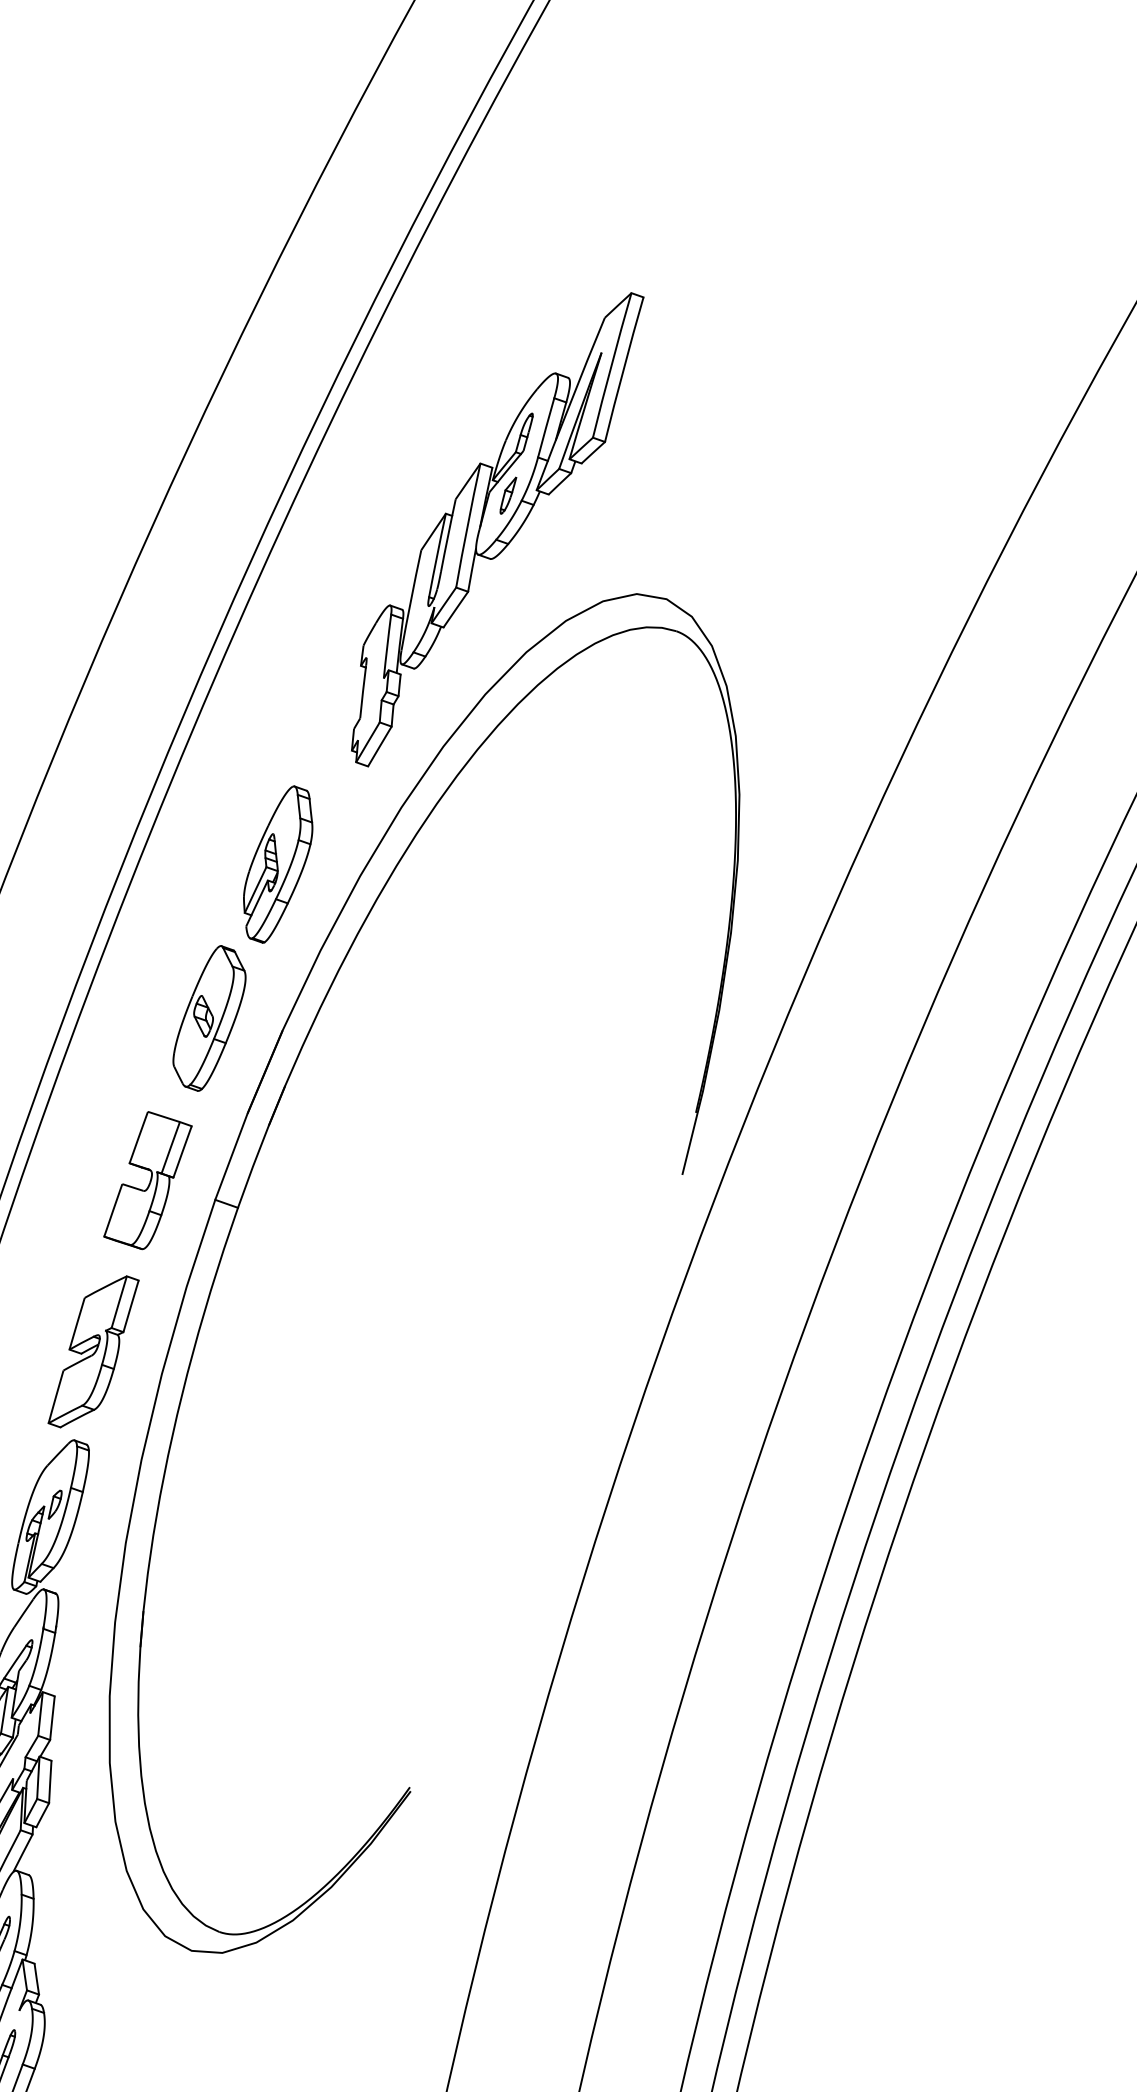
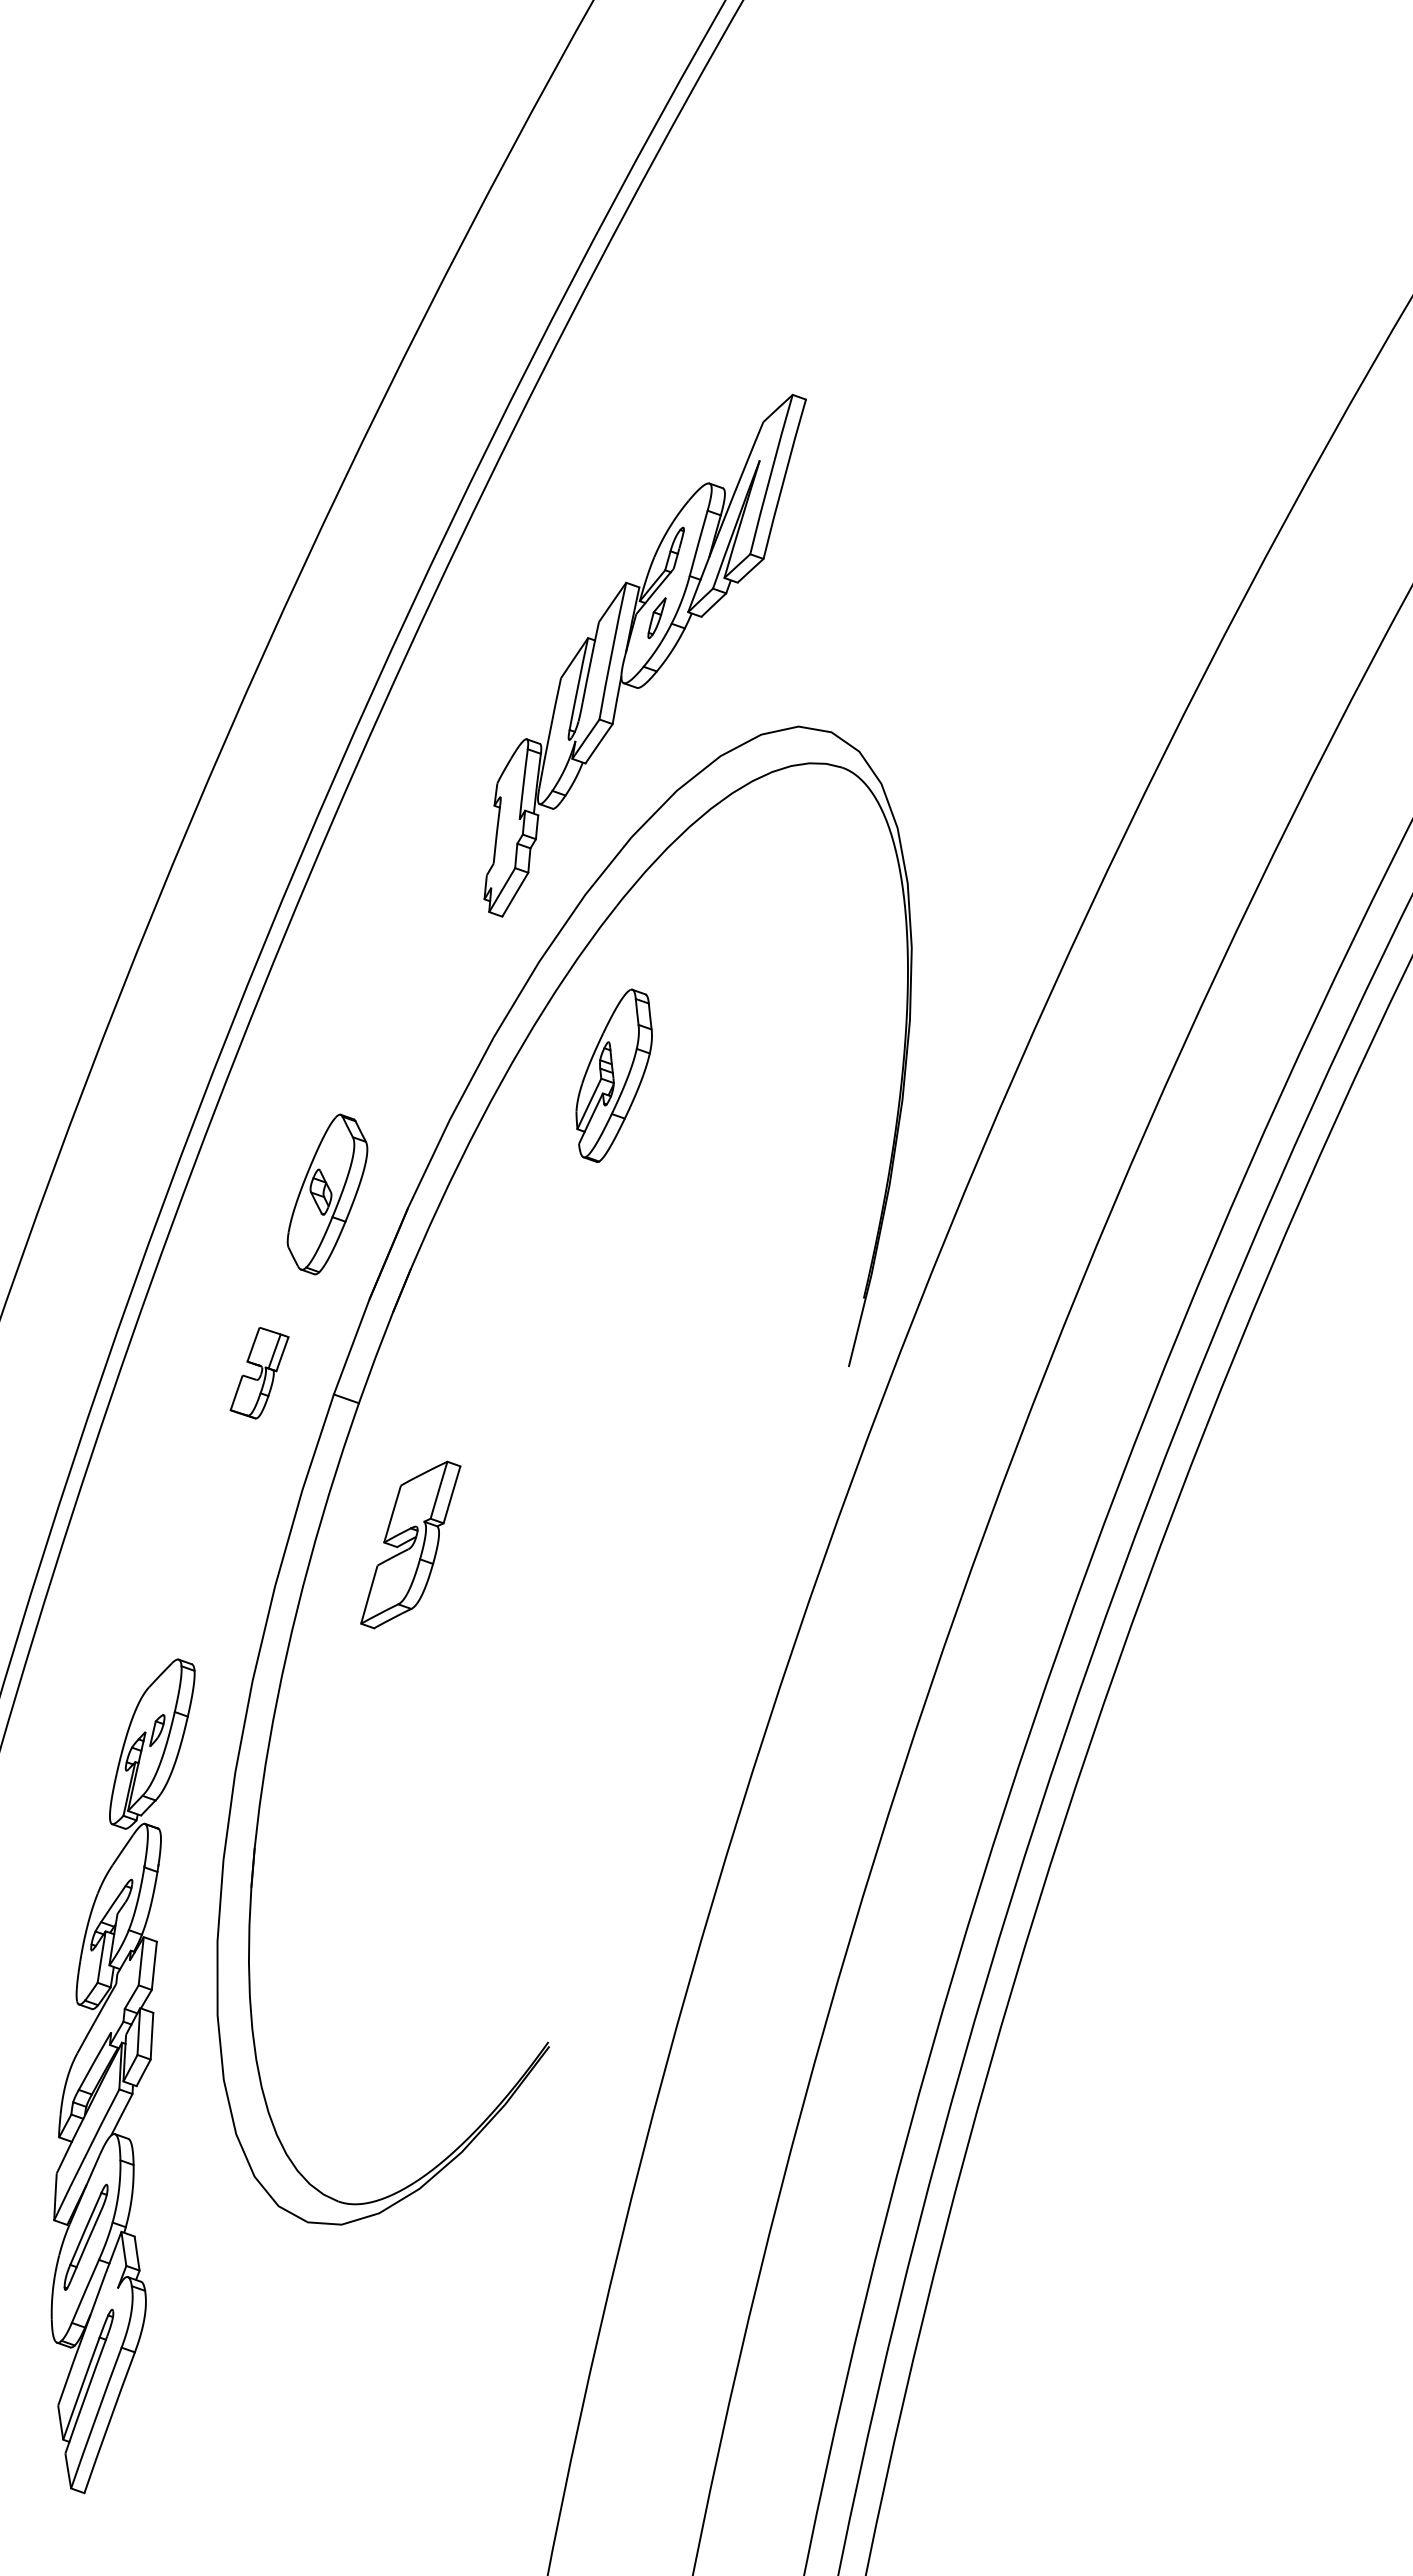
part: (277, 864) -> (613, 1075), moved
part: (147, 1179) -> (259, 1372), size x0.6
part: (93, 1351) -> (410, 1544), moved

